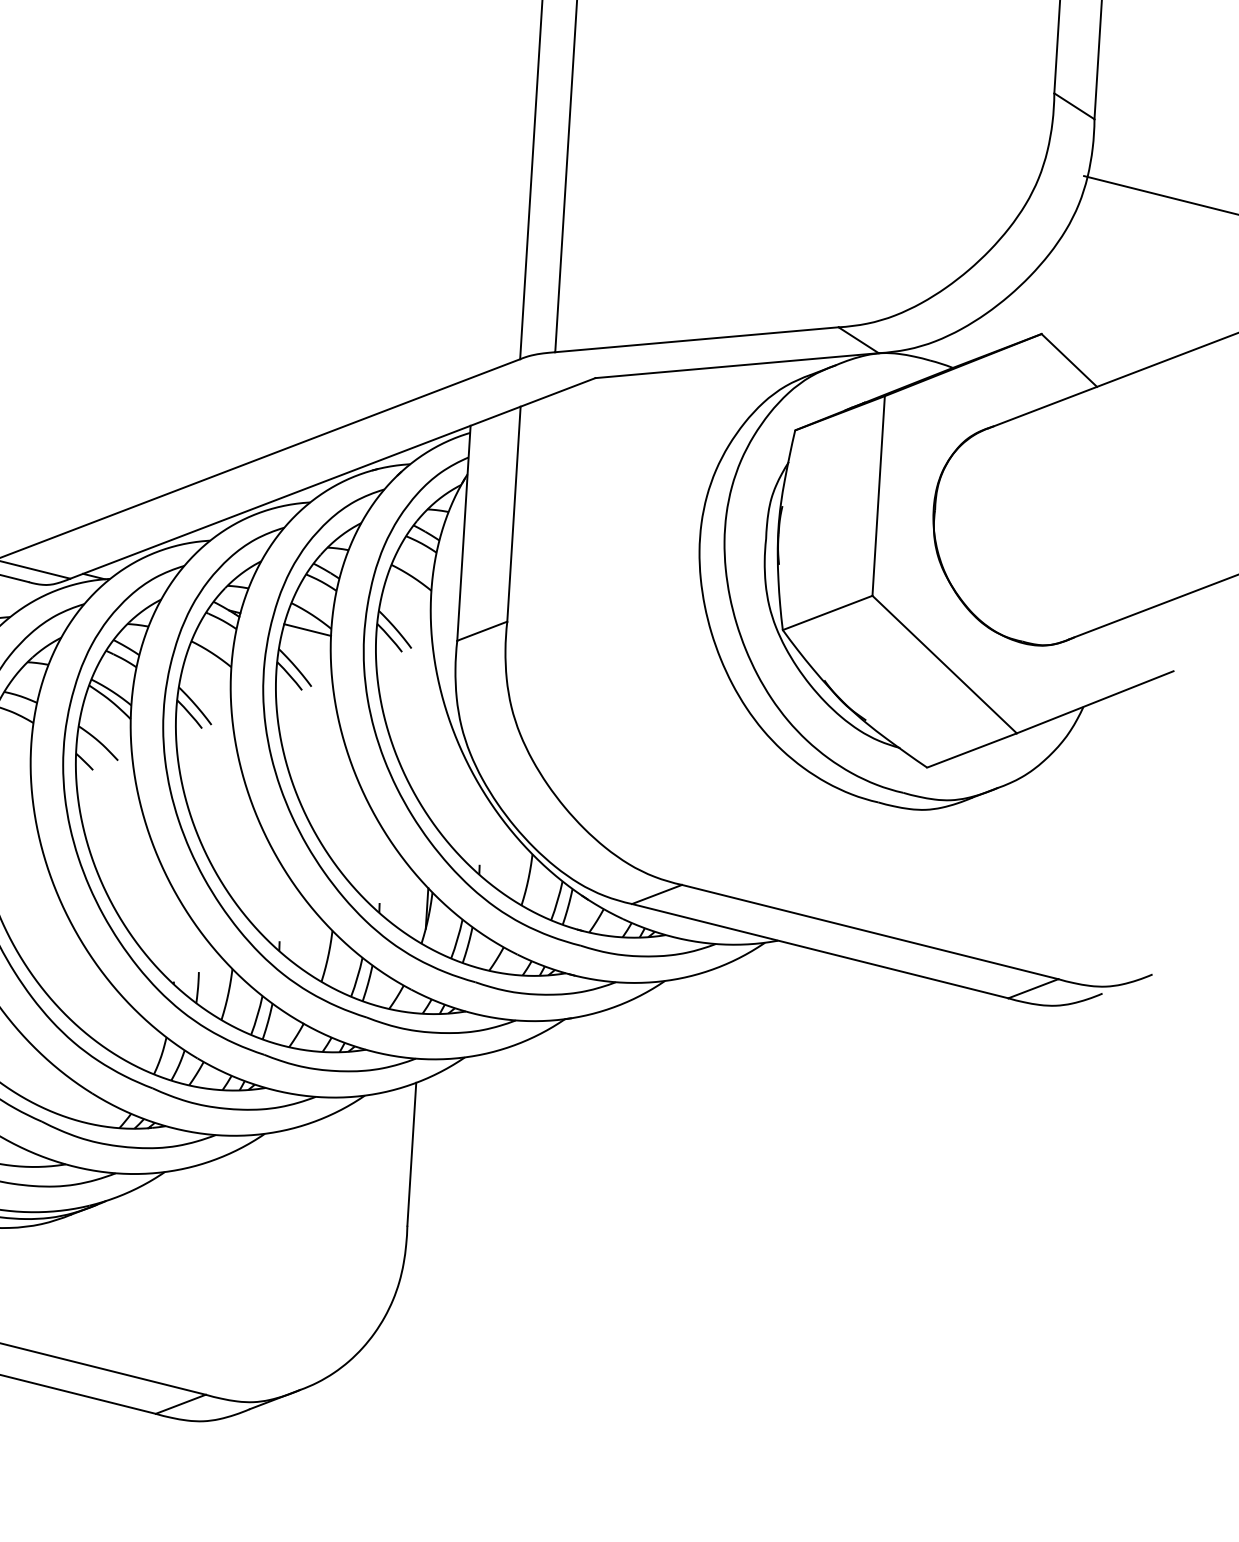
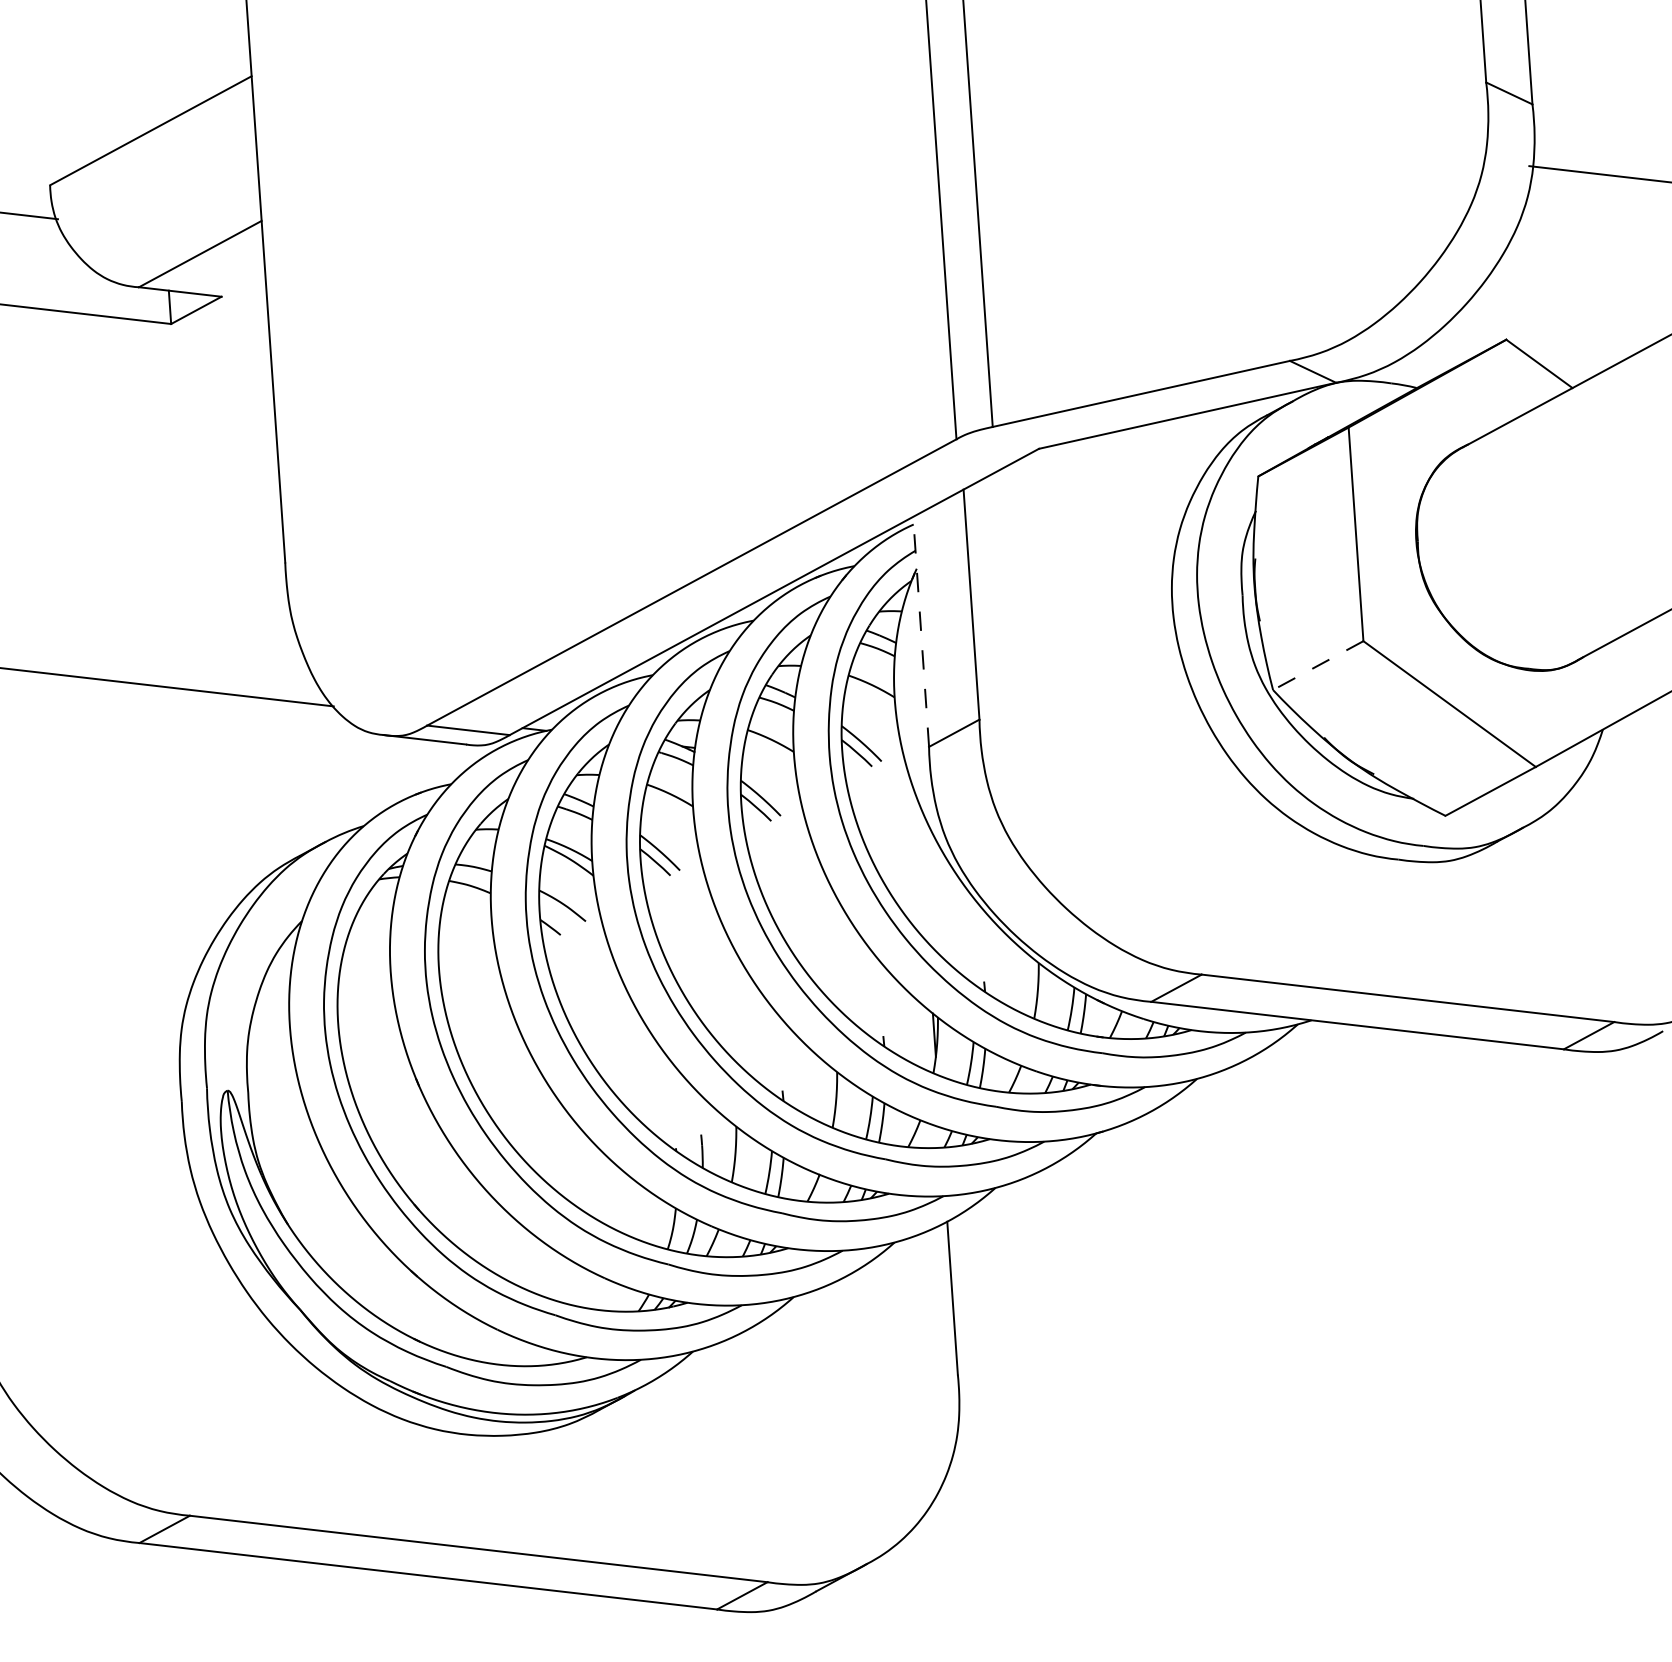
line: (464, 532) -> (921, 631), solid -> dashed
line: (826, 612) -> (1317, 665), solid -> dashed
line: (307, 630) -> (768, 756), removed

